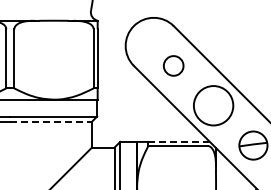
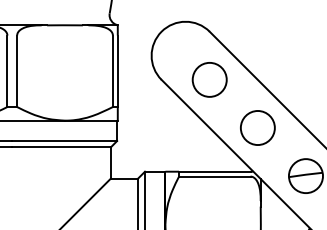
circle: (173, 65) -> (209, 79), size x1.43
circle: (213, 105) -> (257, 127), size x0.71
line: (51, 121) -> (62, 147), dashed -> solid
line: (177, 141) -> (214, 171), dashed -> solid

